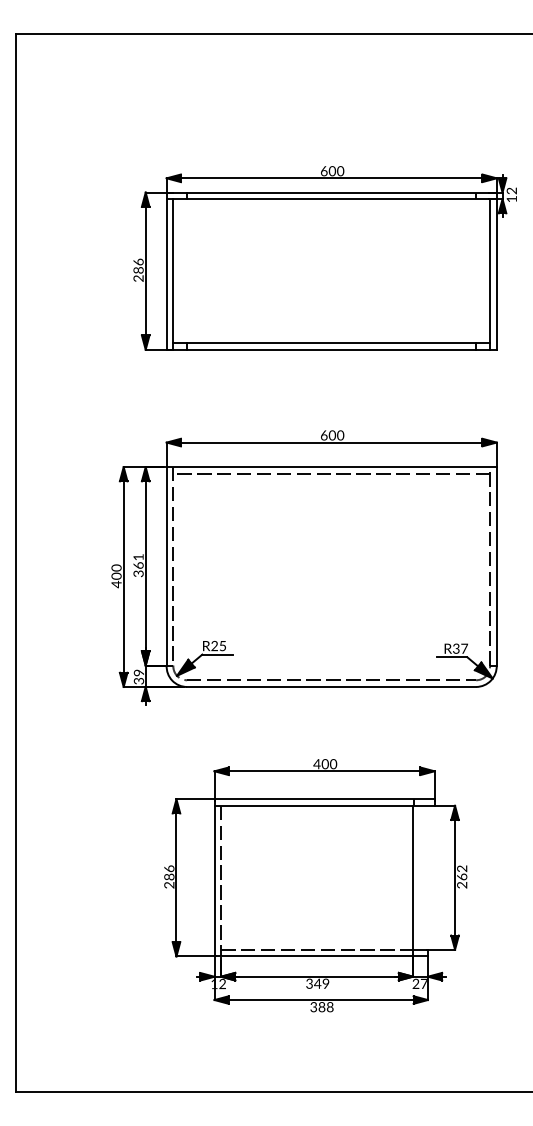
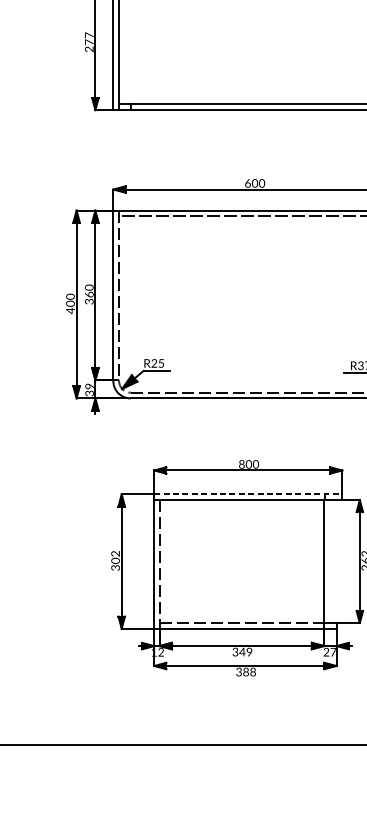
text: (138, 265) -> (89, 38), 286 -> 277
text: (138, 556) -> (89, 286), 361 -> 360
text: (316, 764) -> (241, 464), 400 -> 800
line: (325, 799) -> (249, 494), solid -> dashed
text: (169, 876) -> (115, 560), 286 -> 302

